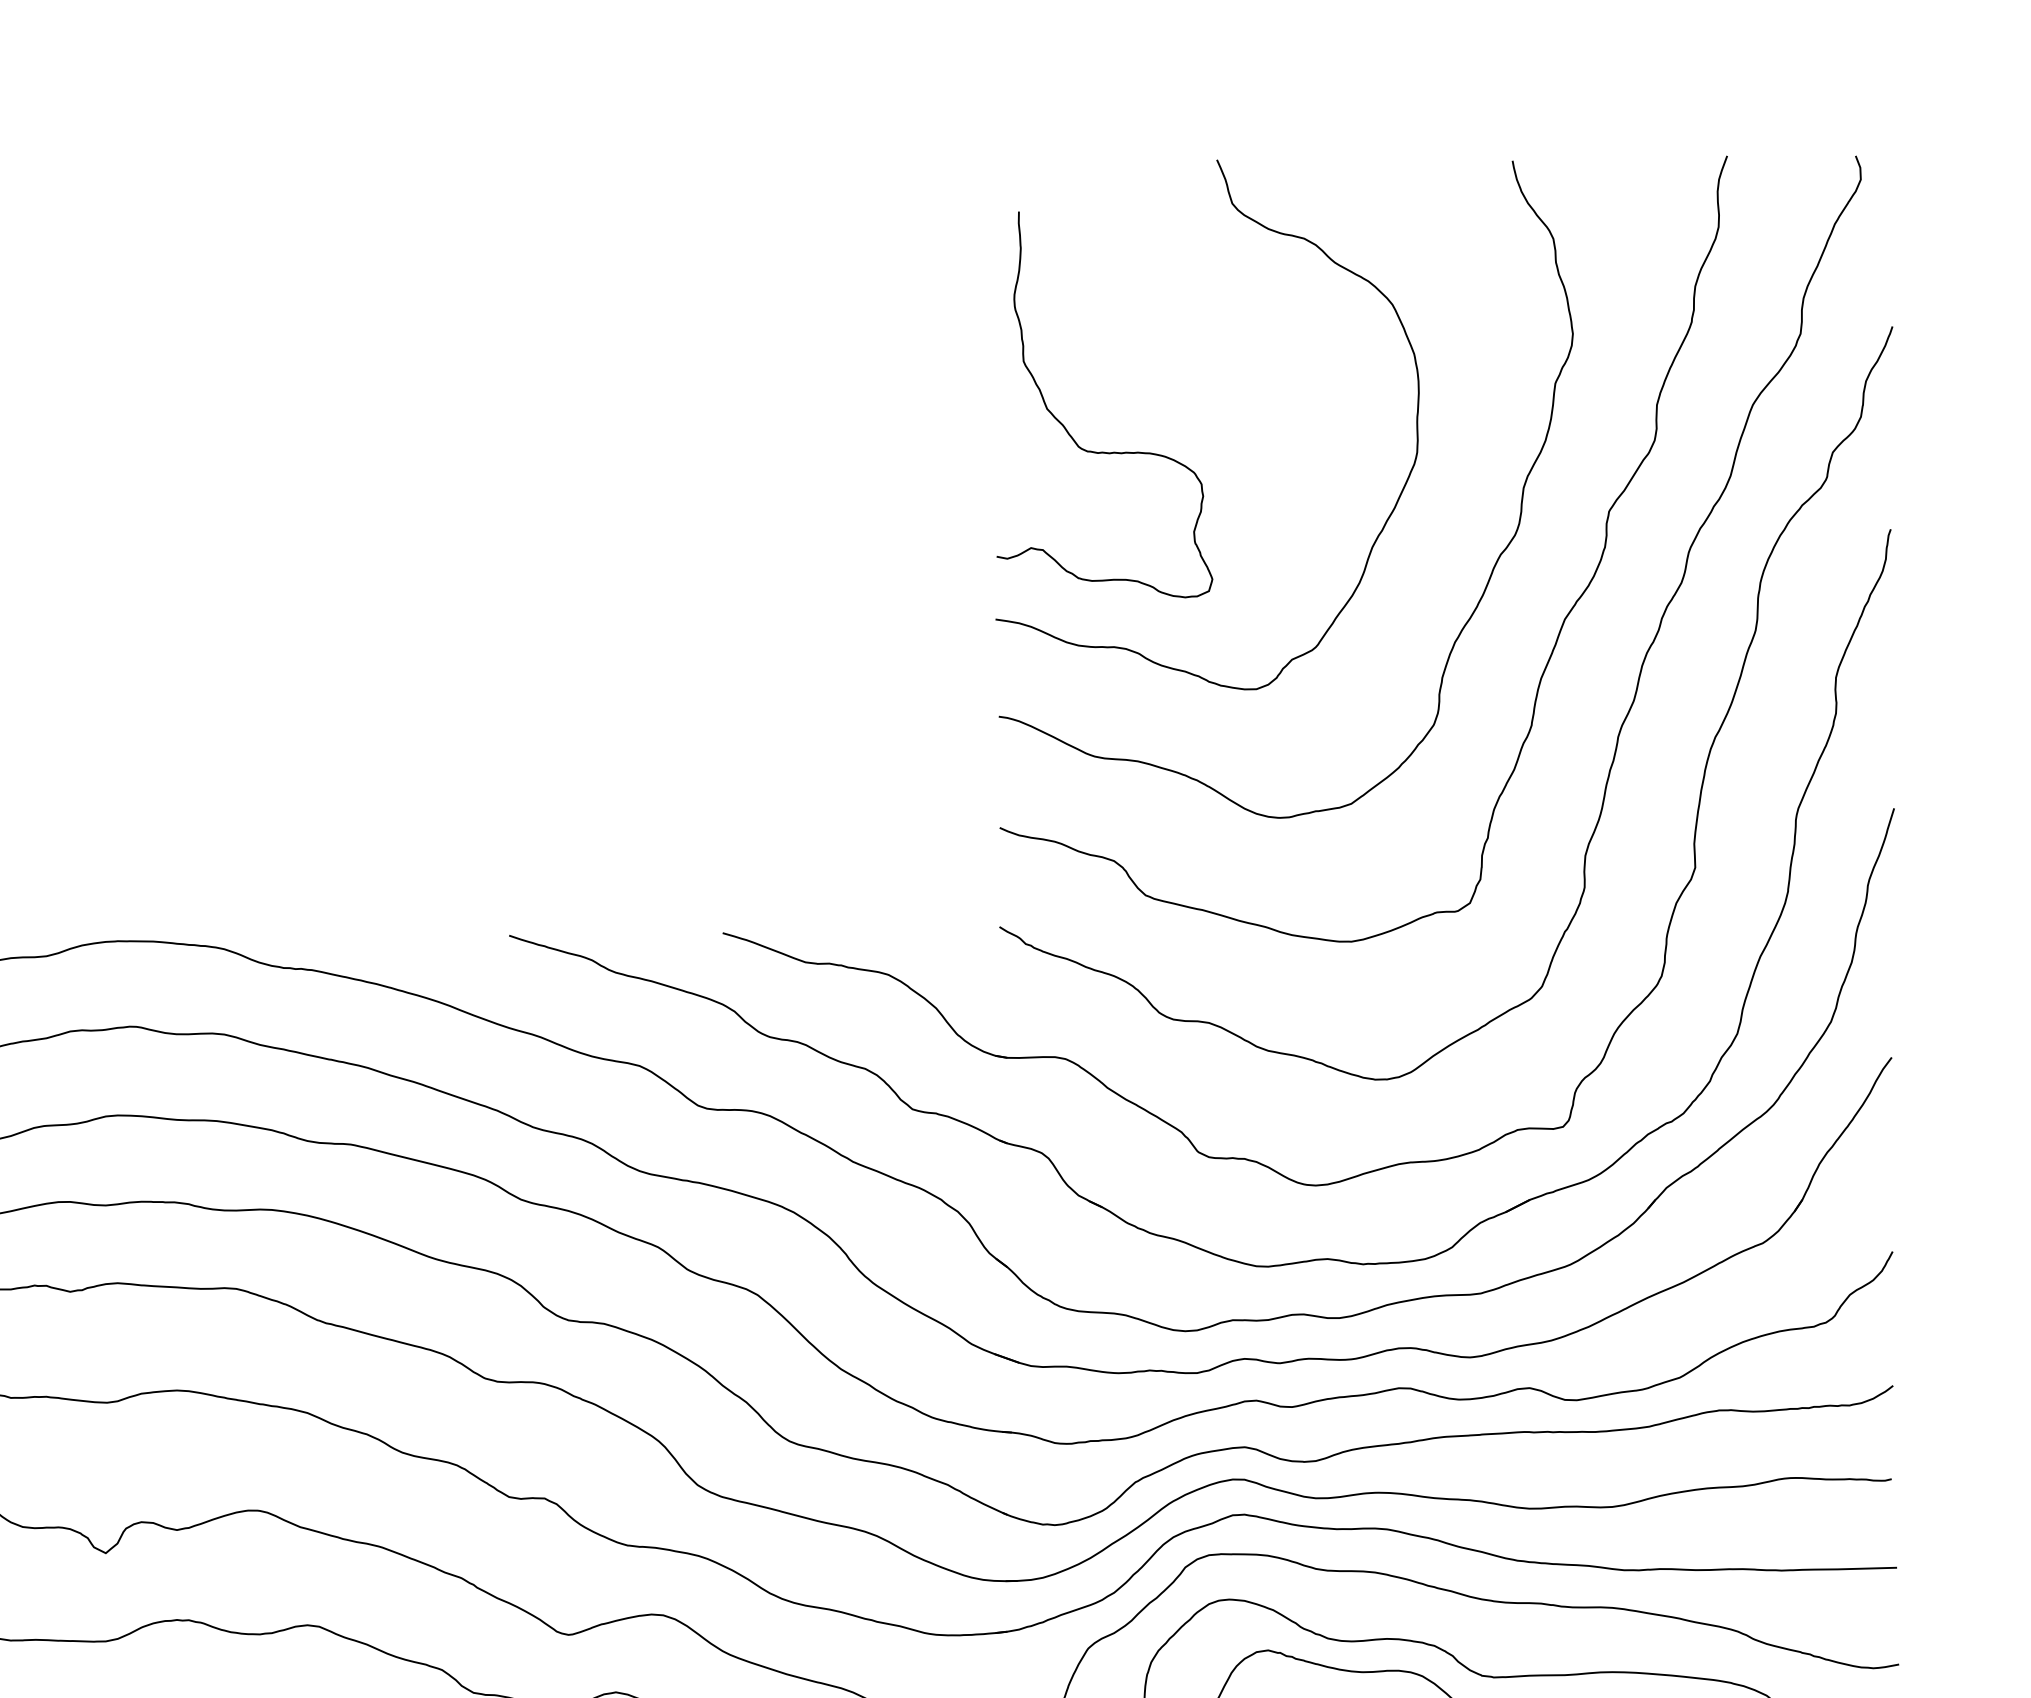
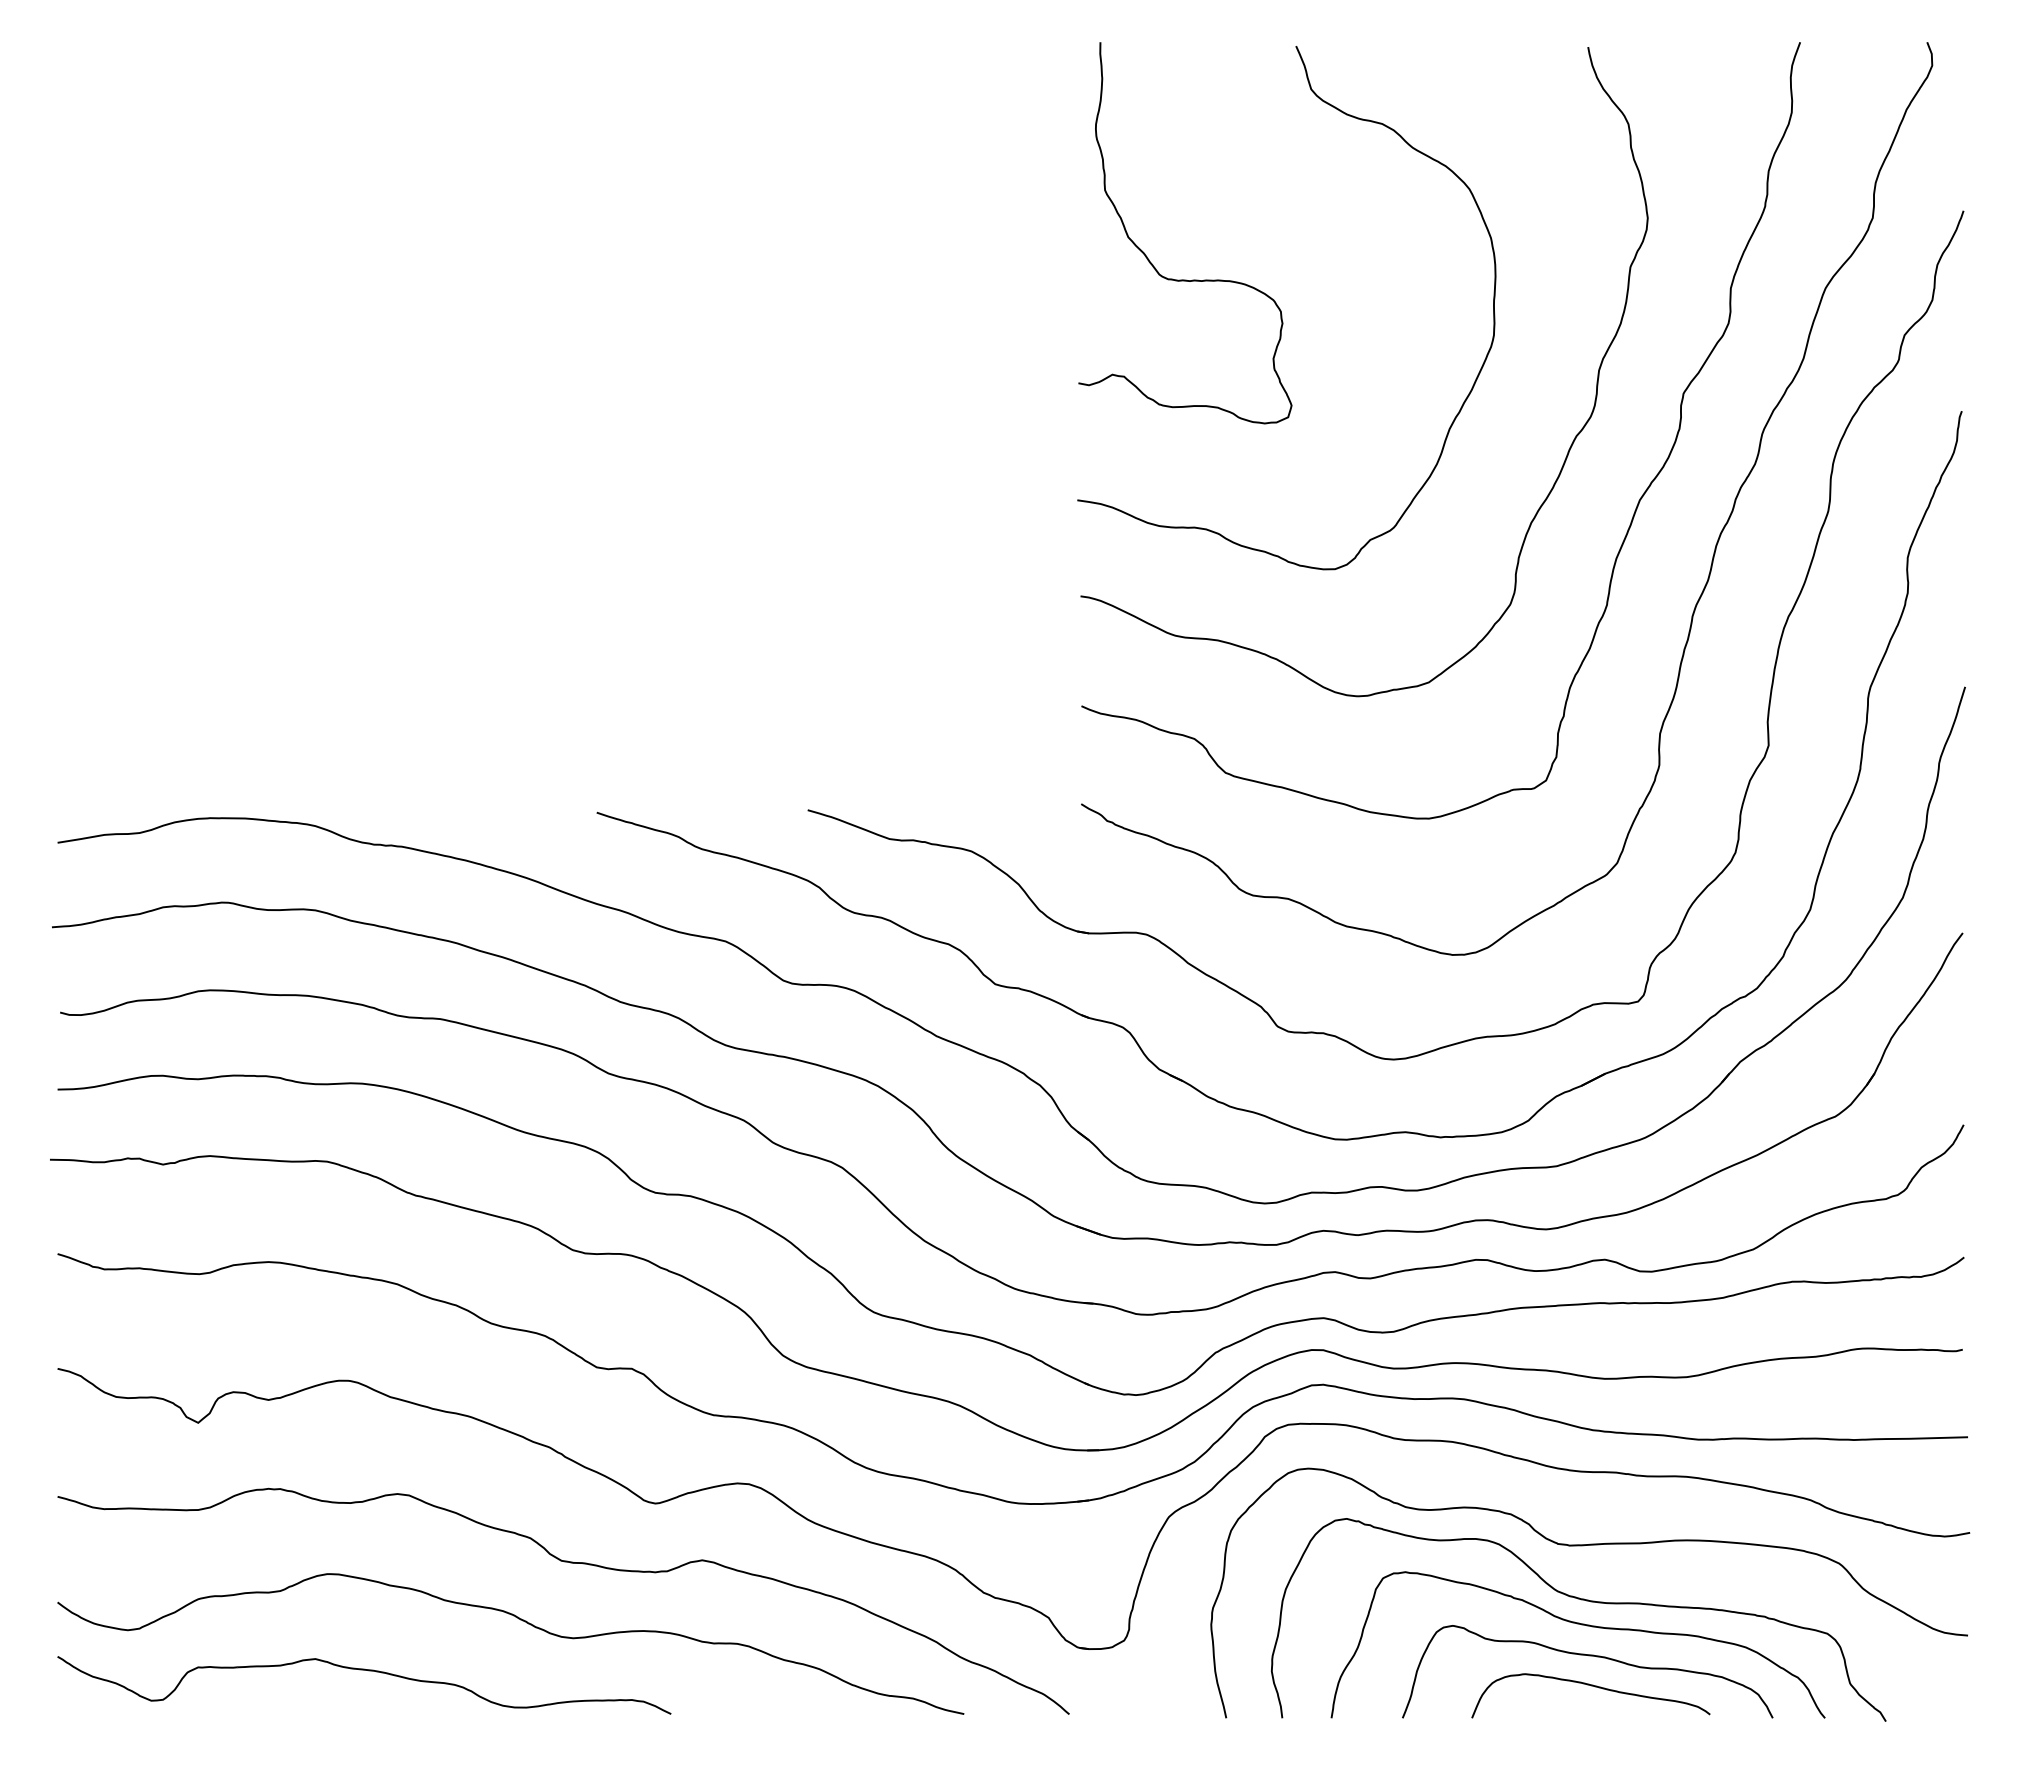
curve: (1068, 431) -> (1149, 259), moved

